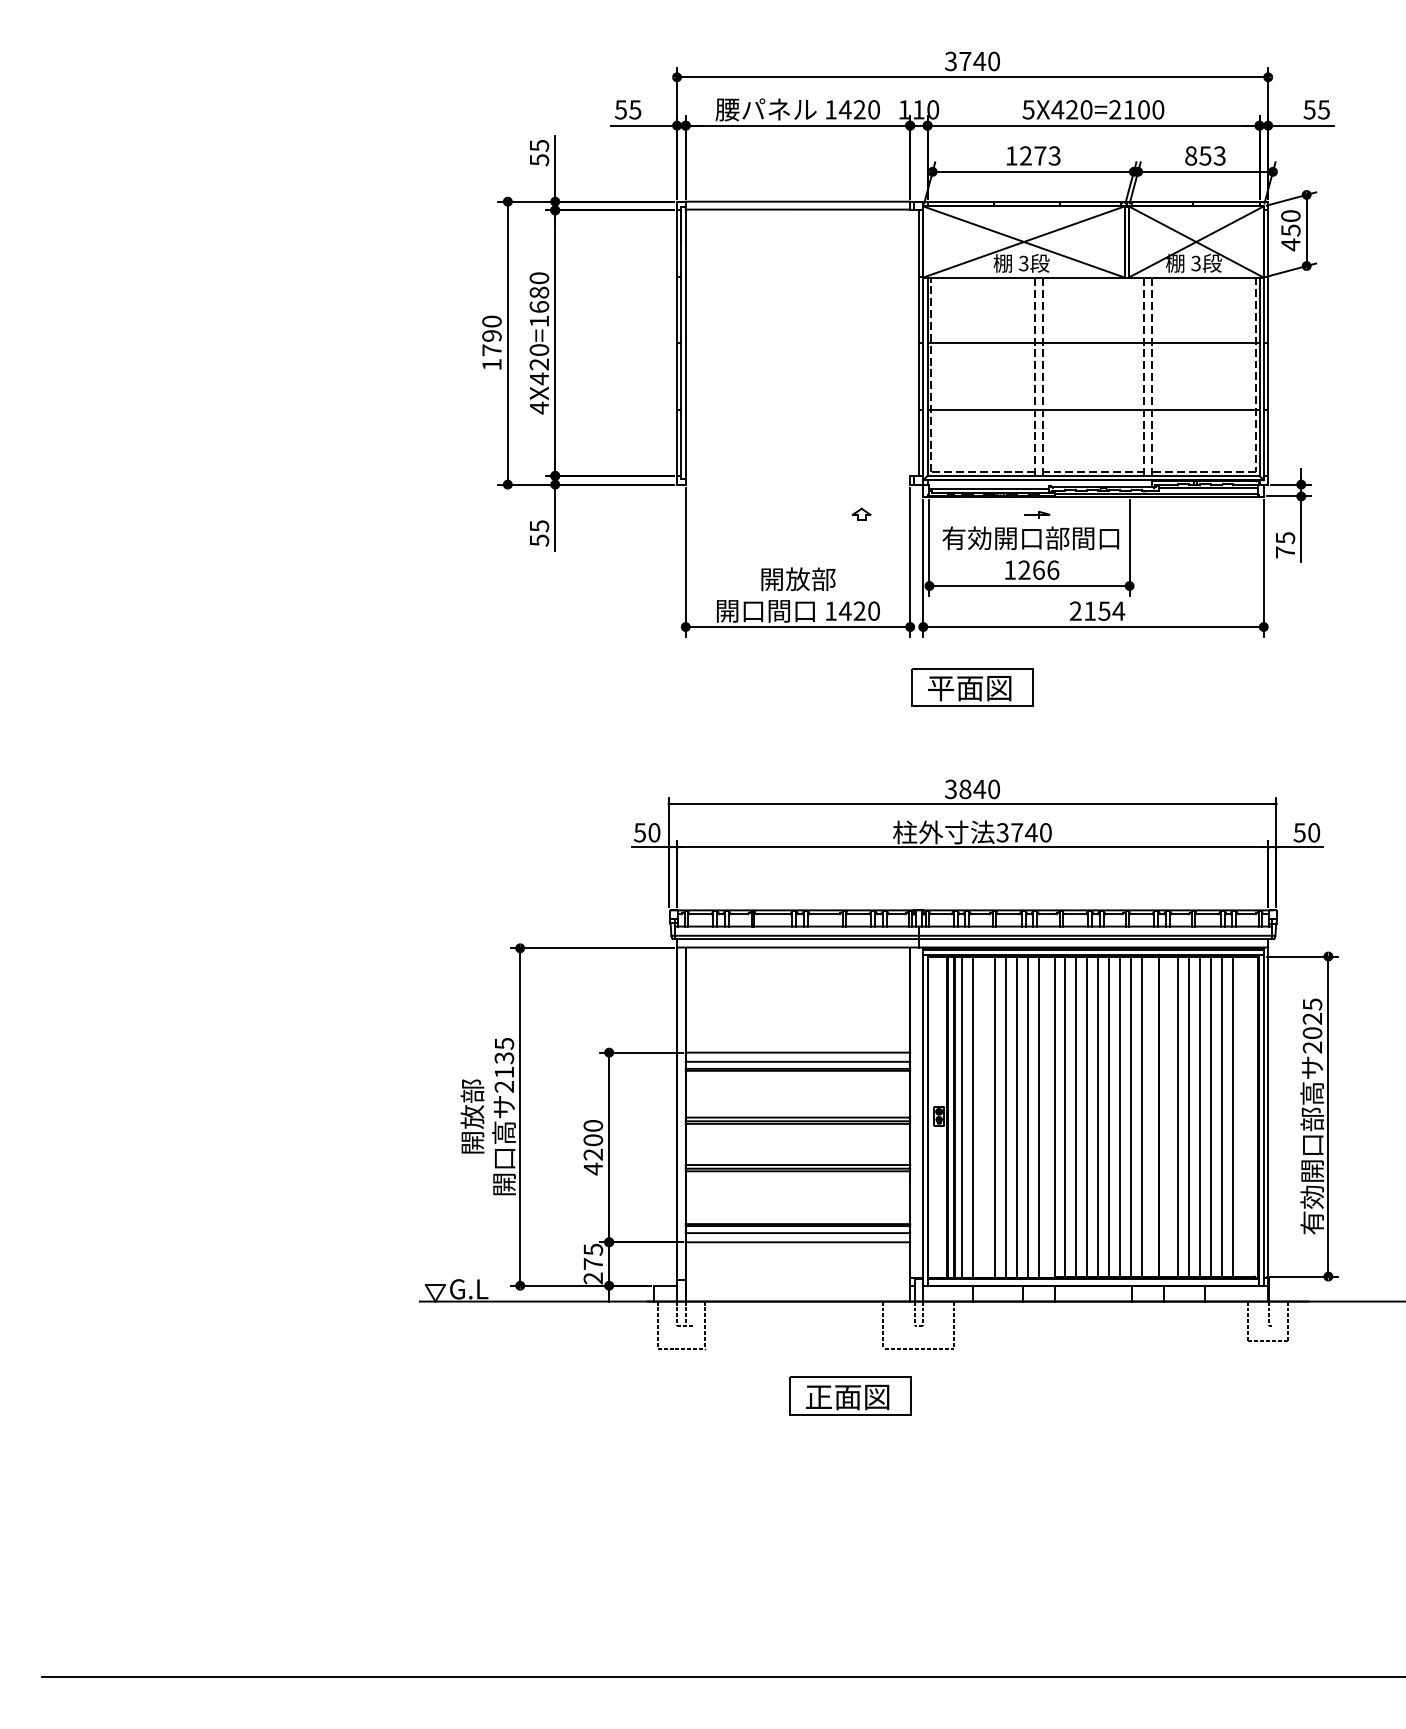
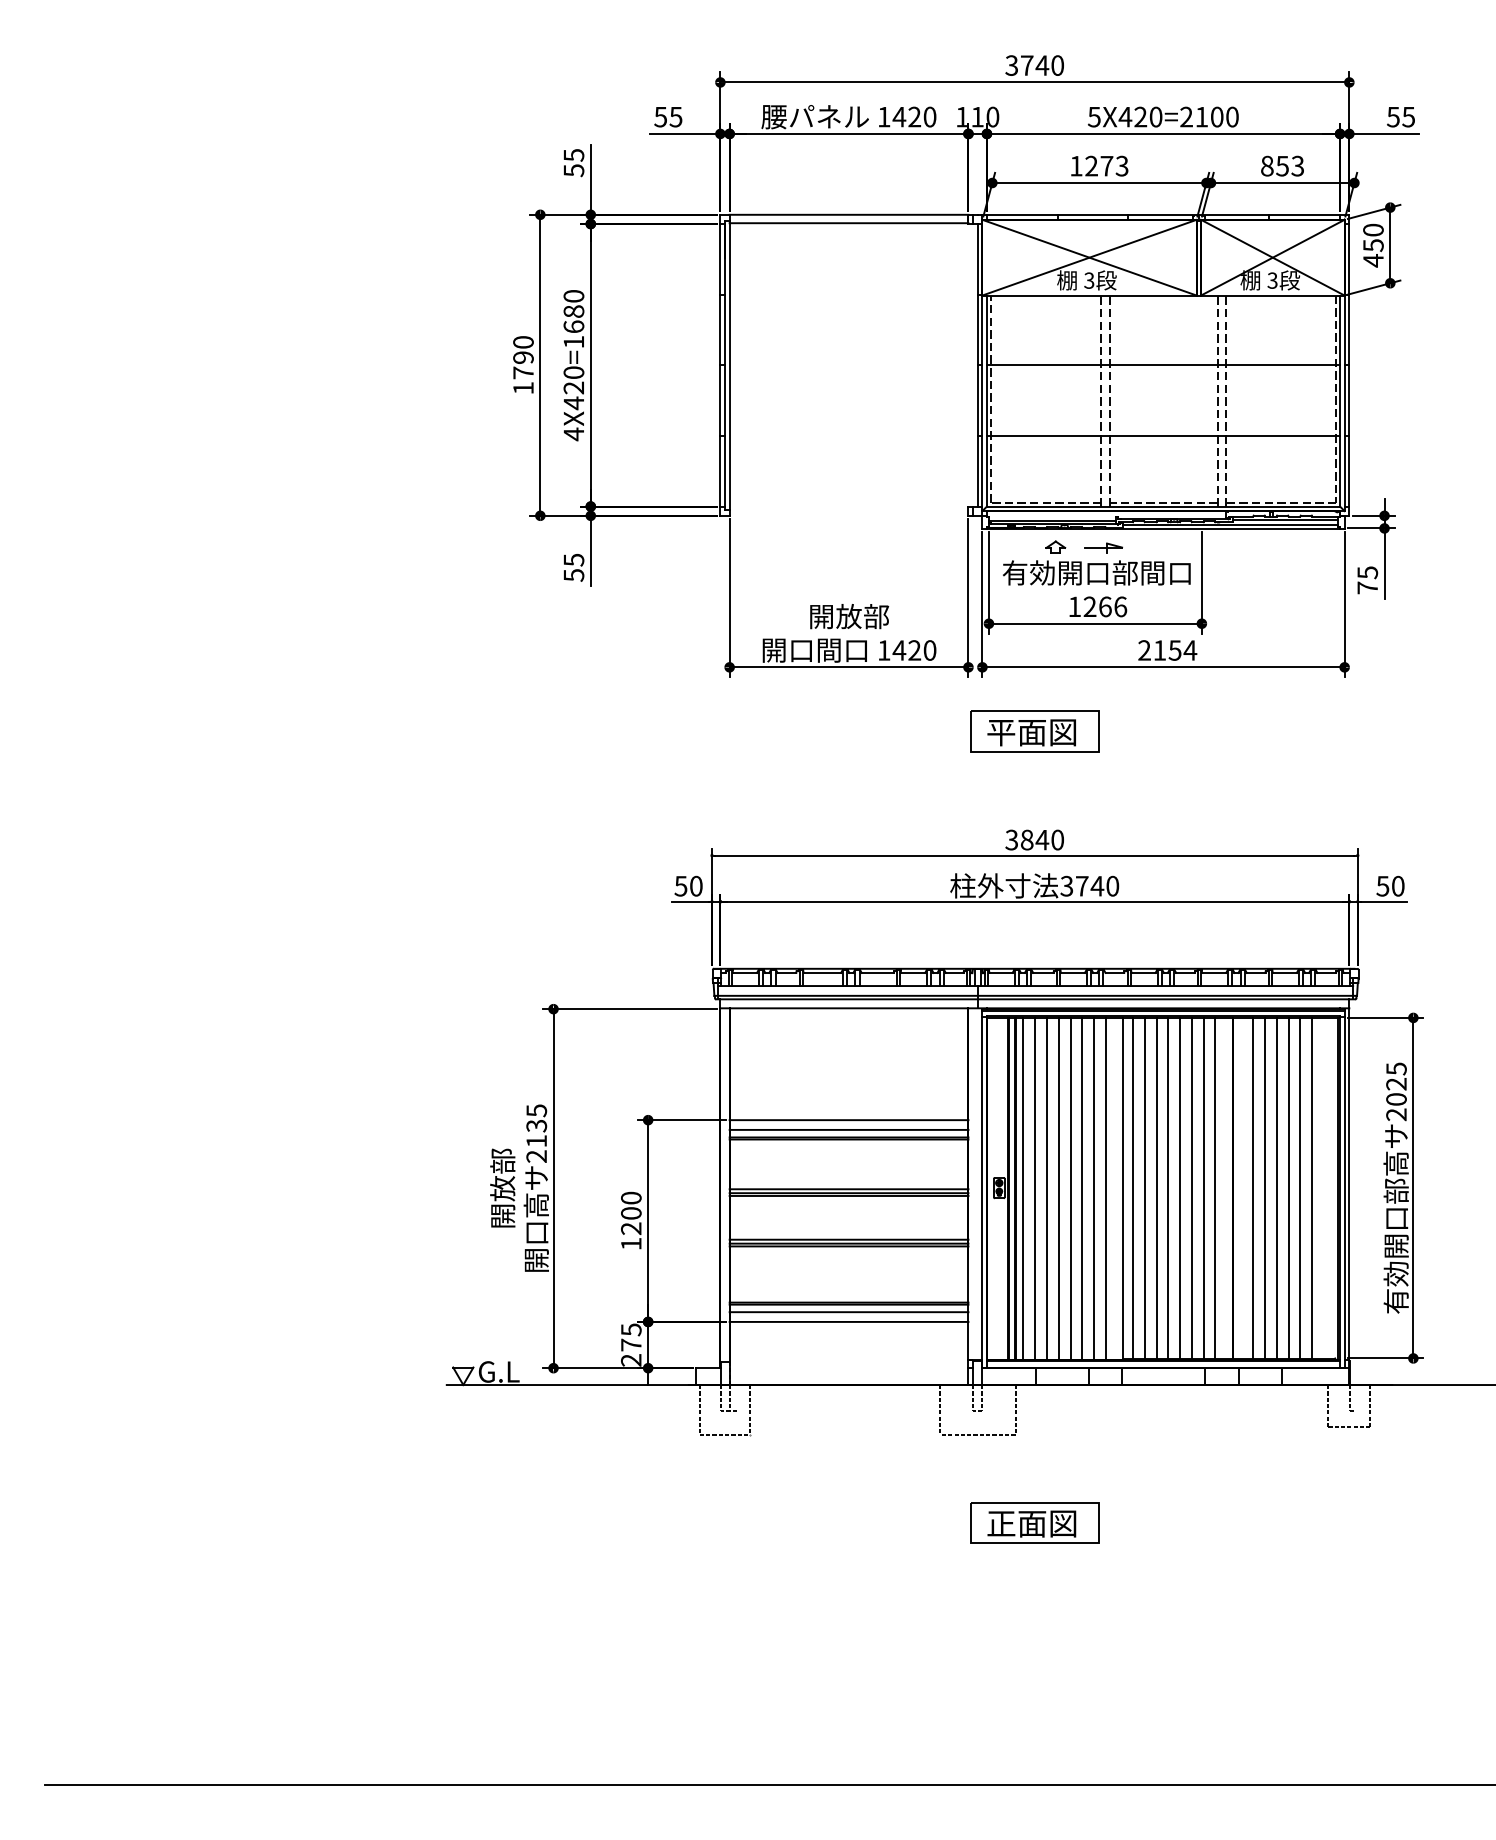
part: (861, 513) -> (1055, 546), moved
part: (1037, 514) -> (1103, 547), size x1.43
line: (983, 1116) -> (1046, 1188), added
text: (593, 1168) -> (631, 1243), 4200 -> 1200
part: (850, 1396) -> (1034, 1522), moved

